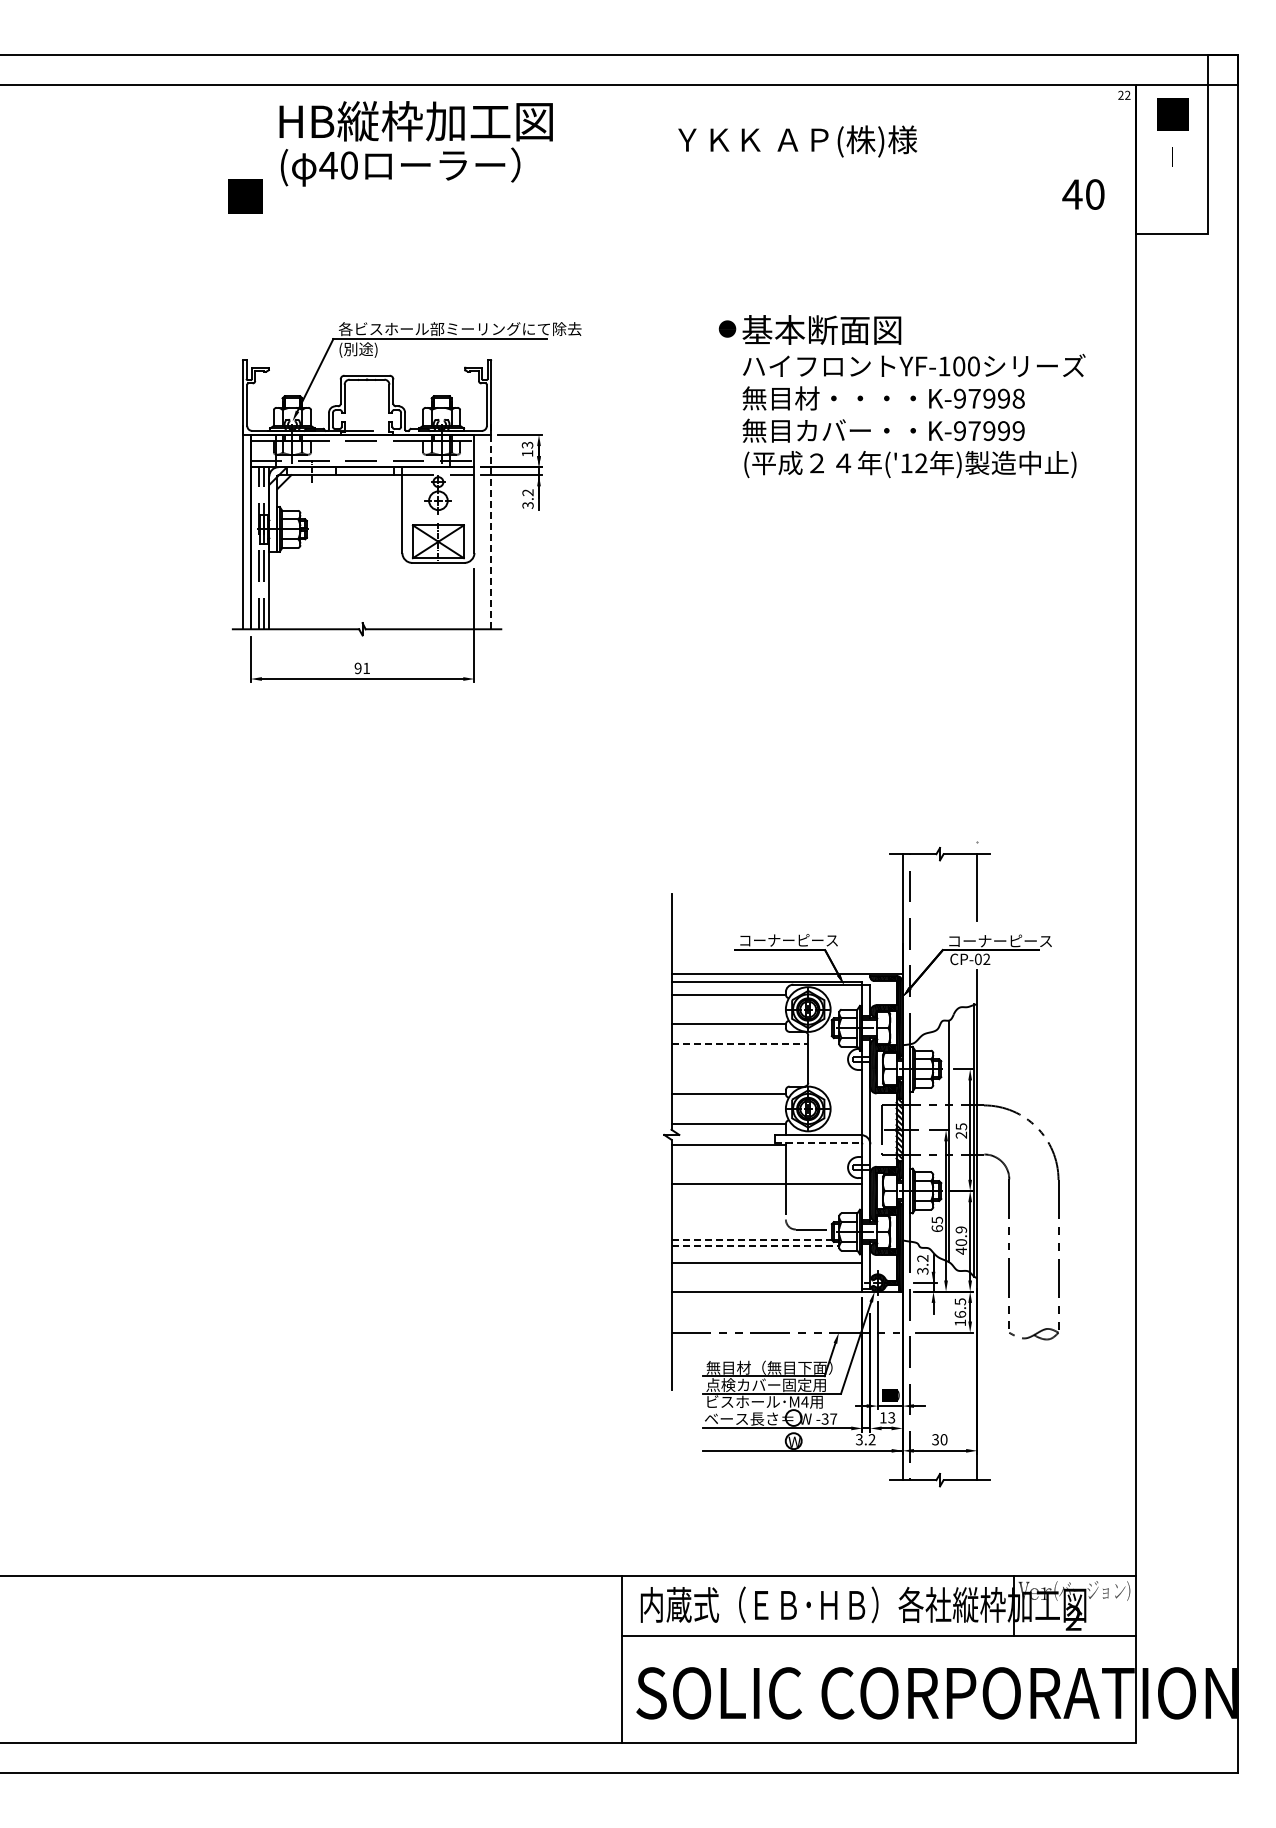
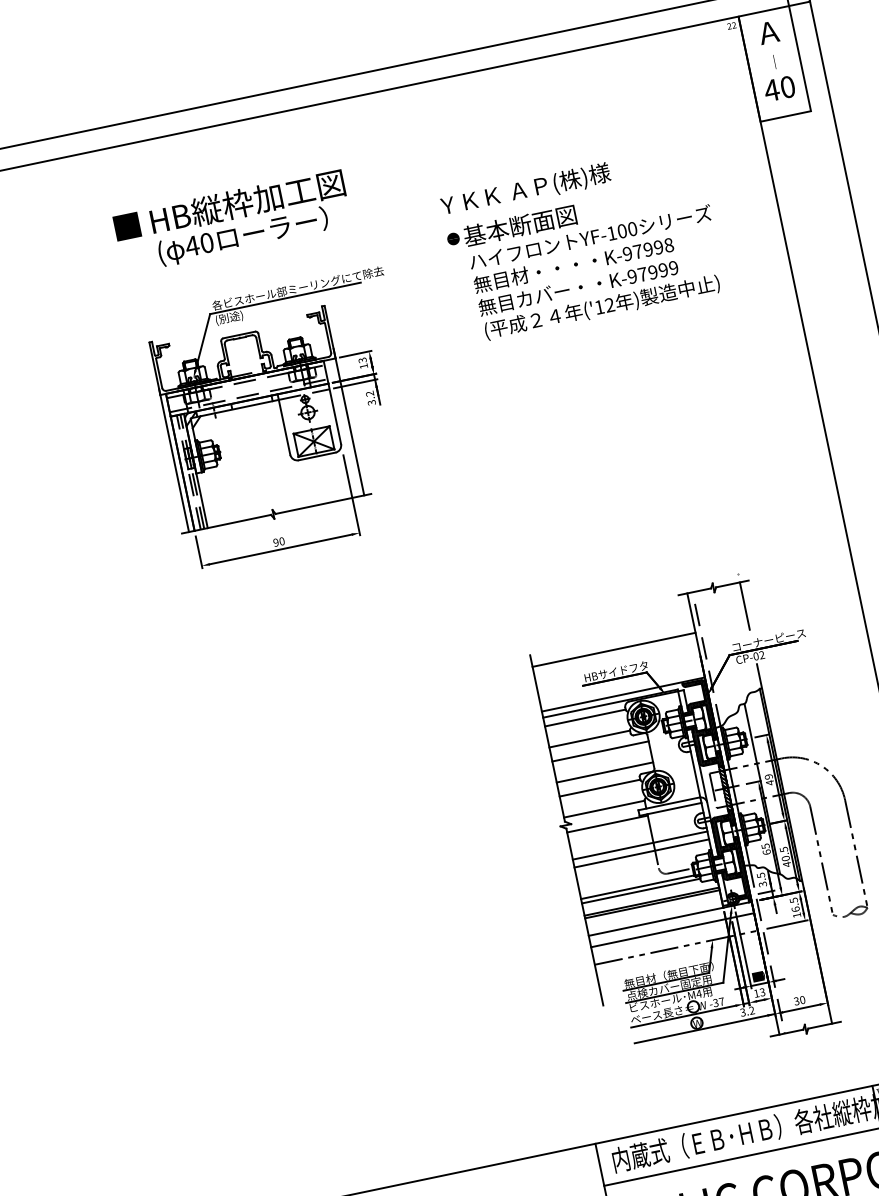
text: (1172, 114) -> (768, 32), ■ -> Ａ
text: (797, 141) -> (525, 190), moved
text: (415, 143) -> (250, 217), moved
text: (1083, 194) -> (779, 88), moved
text: (901, 396) -> (586, 260), moved
line: (491, 525) -> (349, 422), dashed -> solid
text: (366, 668) -> (282, 541), 91 -> 90
line: (786, 910) -> (613, 650), added
text: (788, 940) -> (619, 671), コーナーピース -> HBサイドフタ
line: (740, 1044) -> (600, 751), dashed -> solid
line: (739, 1074) -> (604, 772), added
text: (960, 1131) -> (768, 780), 25 -> 49
line: (818, 1143) -> (670, 809), dashed -> solid
line: (766, 1194) -> (641, 853), added
text: (960, 1229) -> (783, 849), 40.9 -> 40.5
line: (752, 1239) -> (638, 887), dashed -> solid
line: (755, 1245) -> (641, 890), dashed -> solid
text: (922, 1258) -> (760, 875), 3.2 -> 3.5
line: (766, 1266) -> (652, 904), added
line: (786, 1307) -> (672, 930), added

